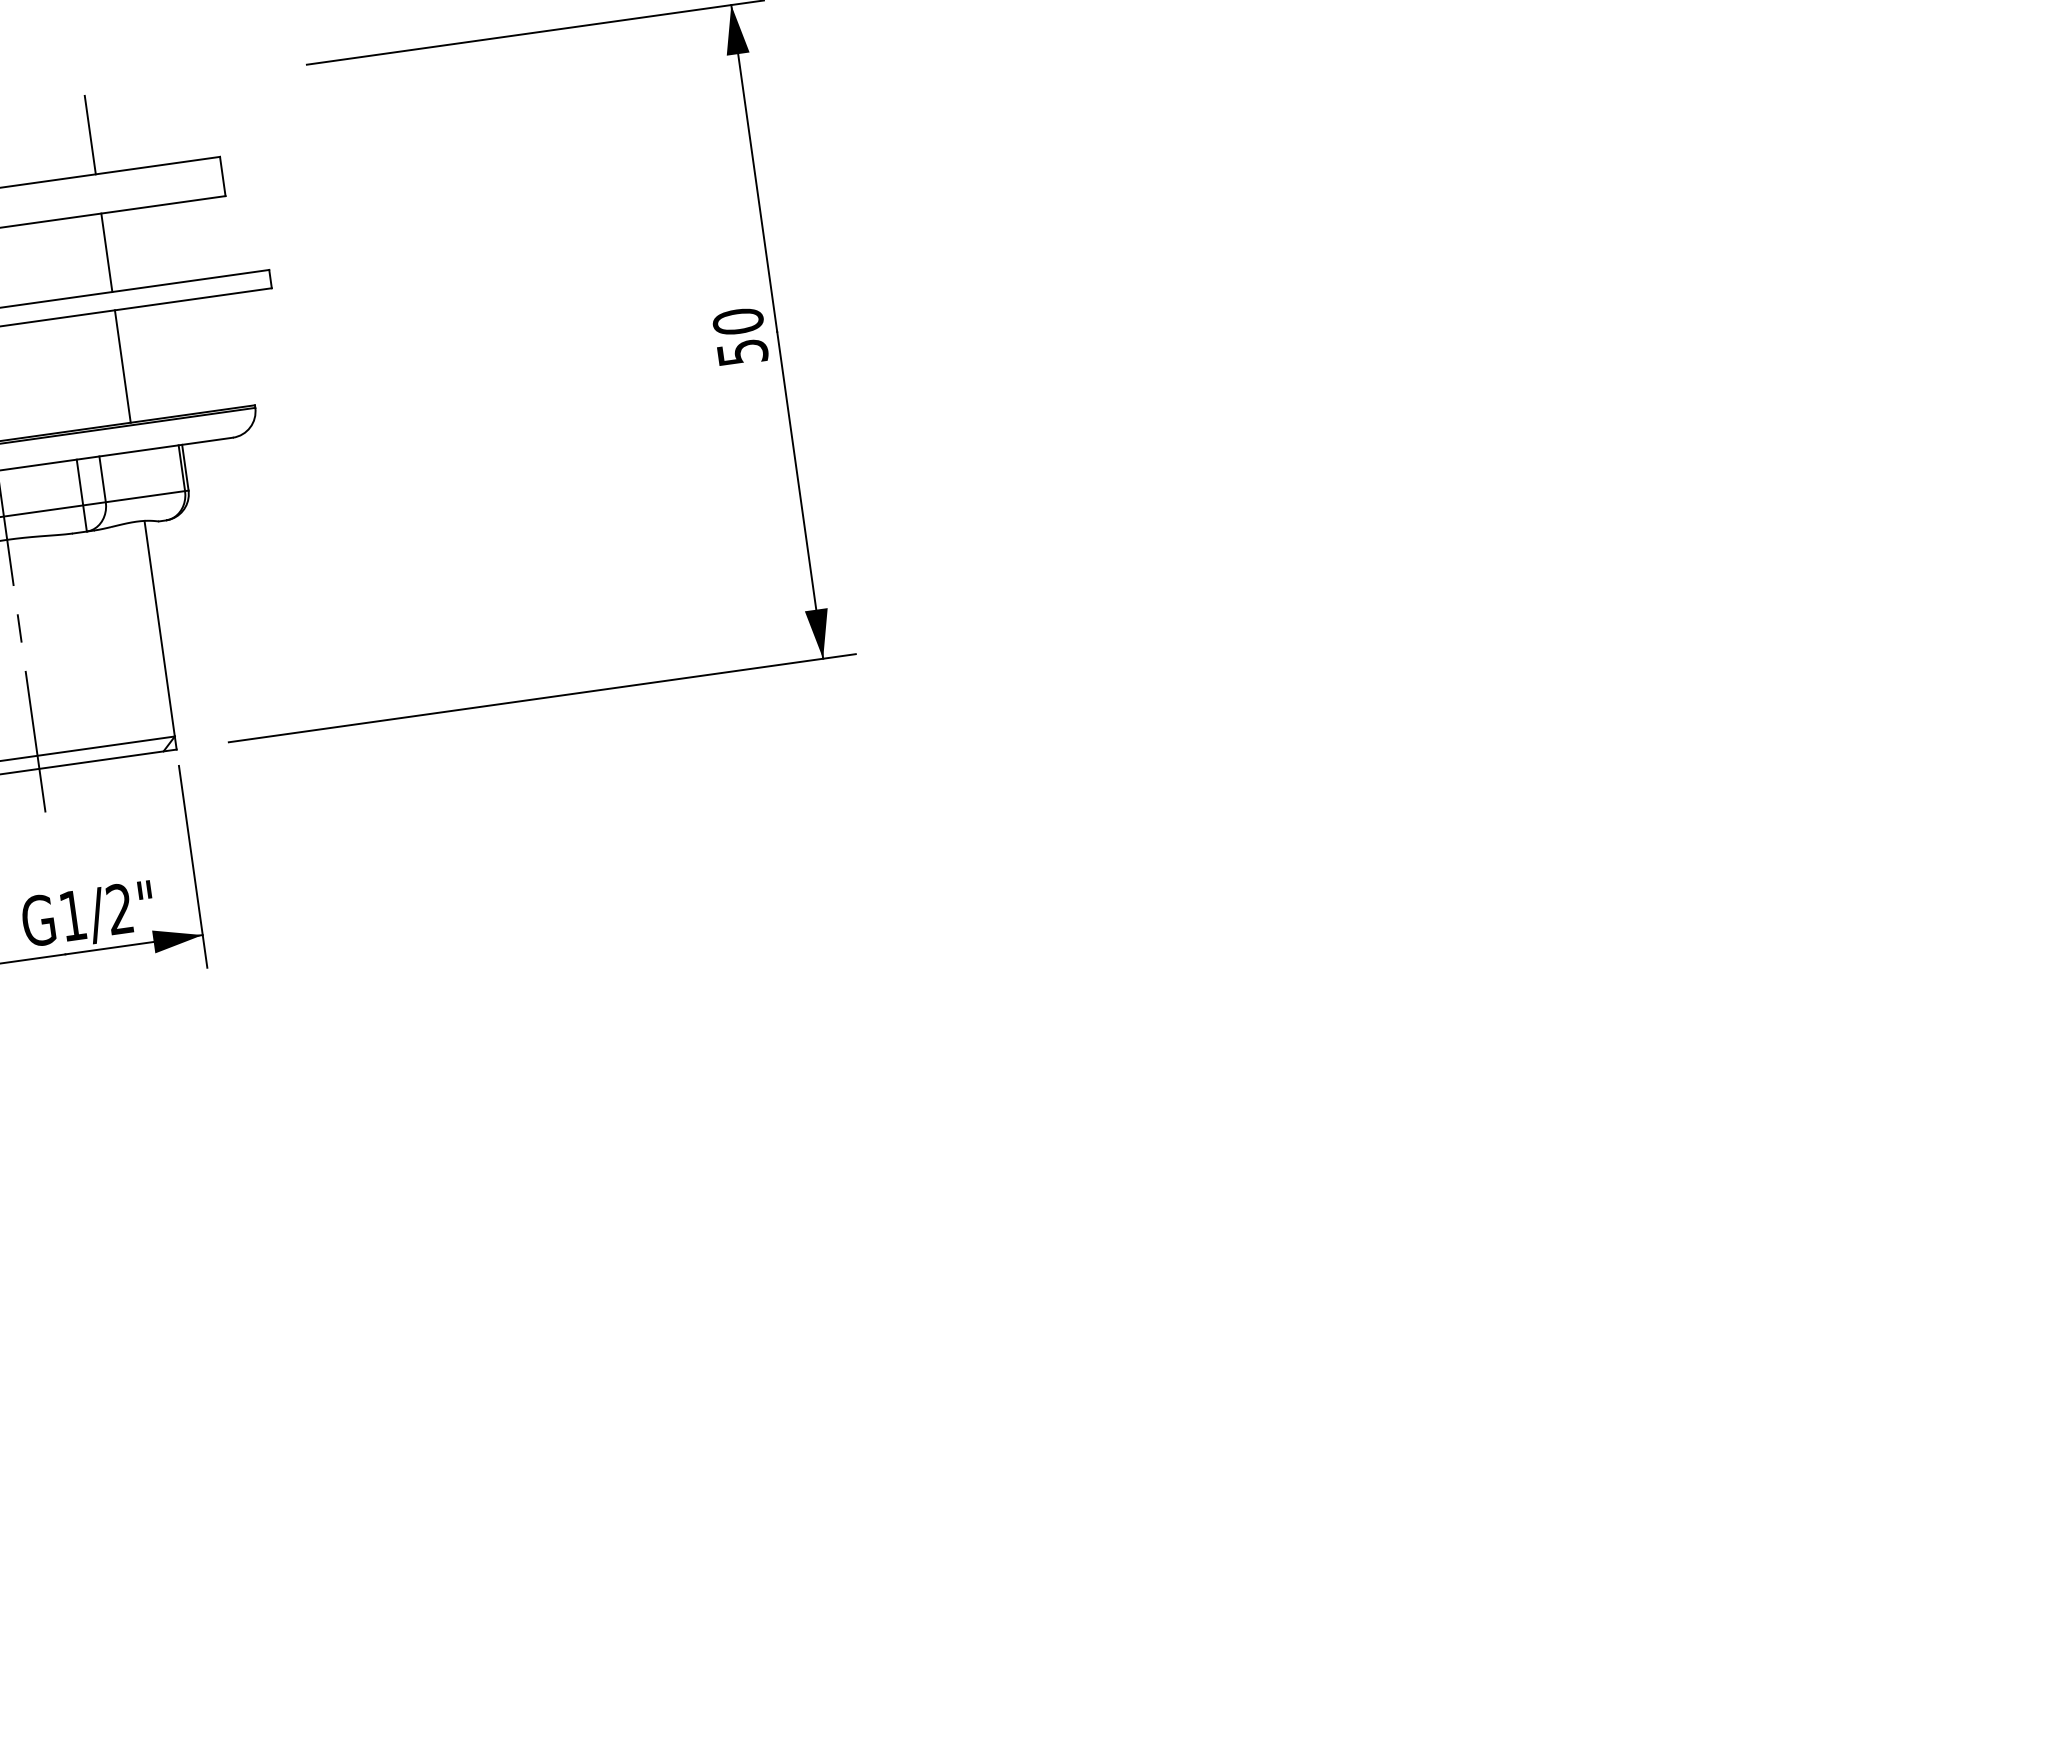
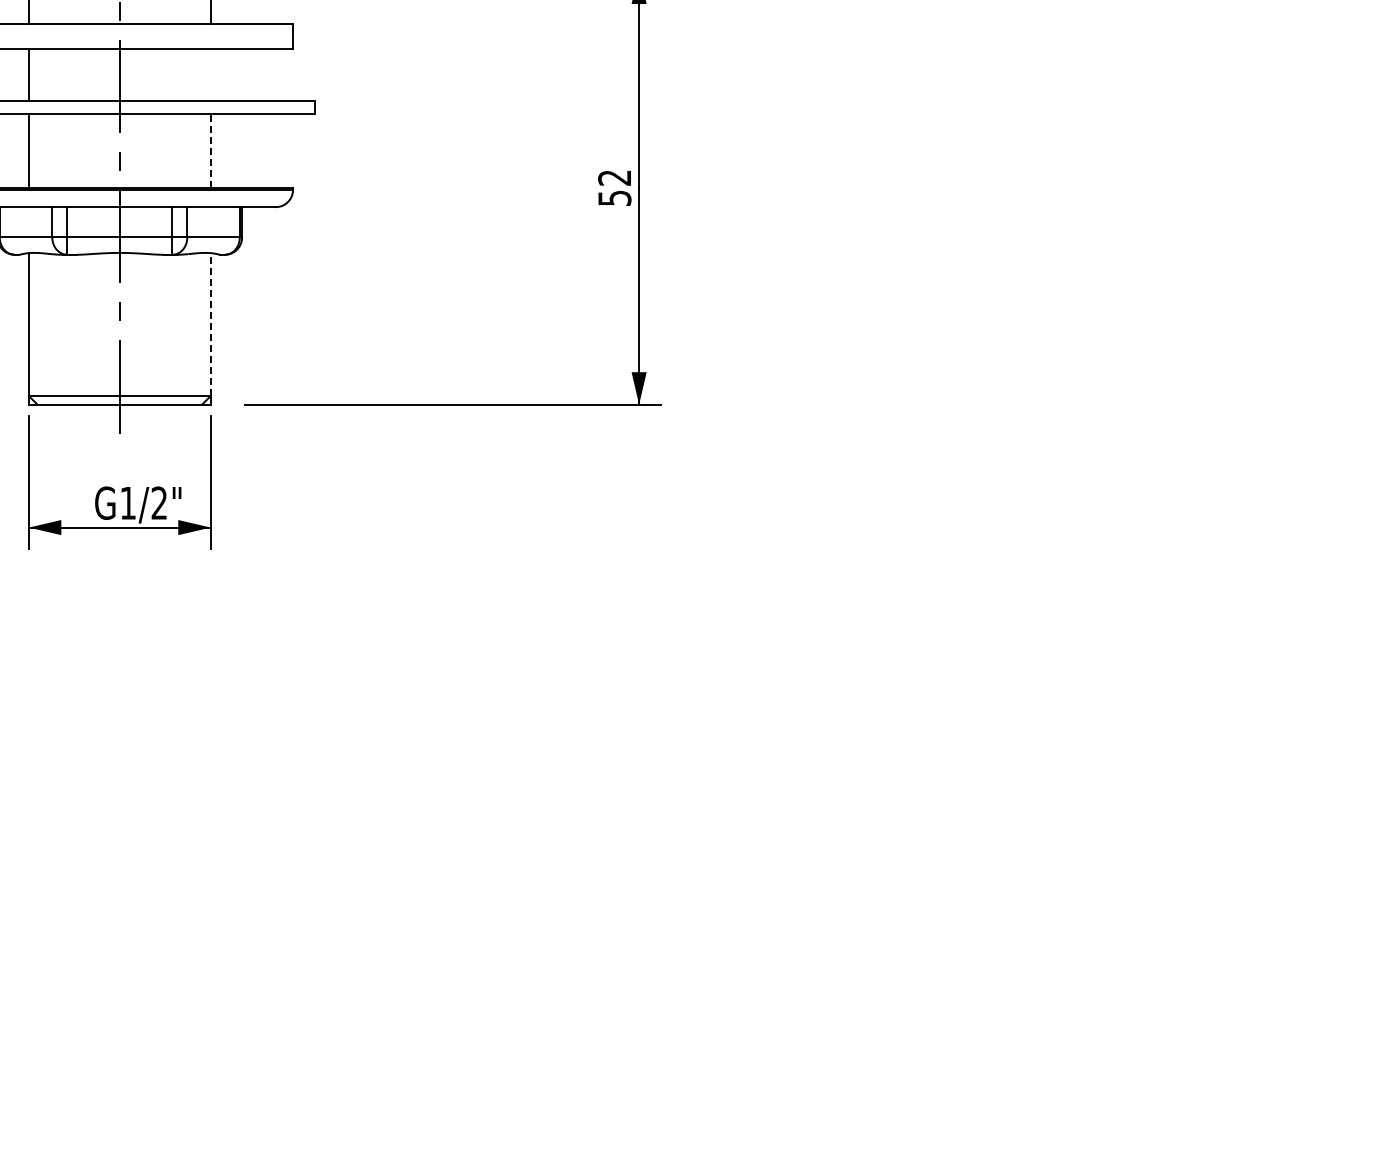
line: (106, 252) -> (210, 75), removed
text: (737, 321) -> (614, 177), 50 -> 52
line: (122, 366) -> (210, 150), solid -> dashed
line: (159, 628) -> (210, 324), solid -> dashed

